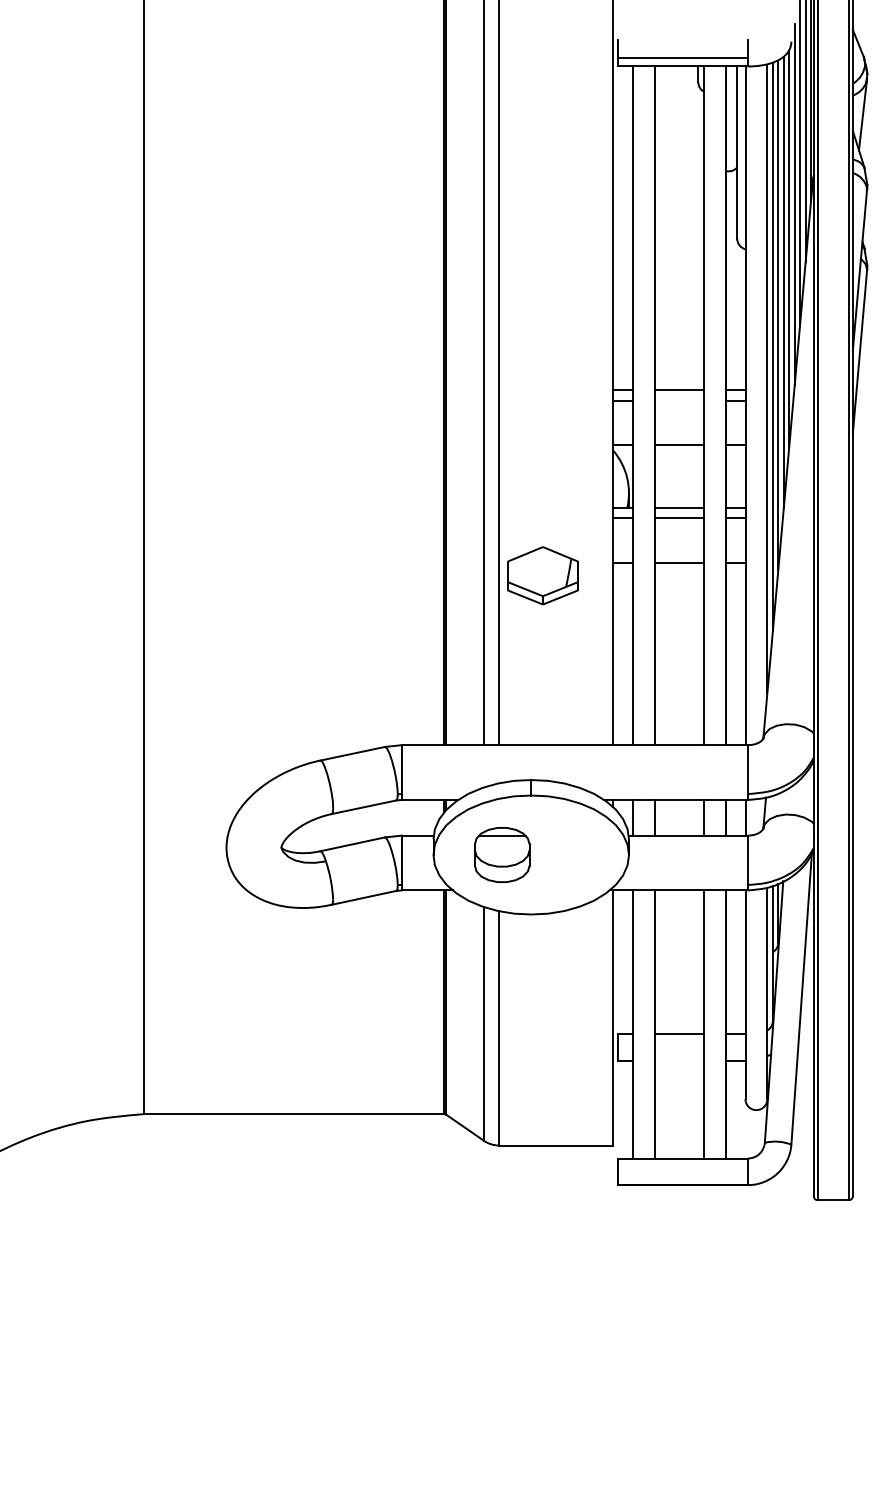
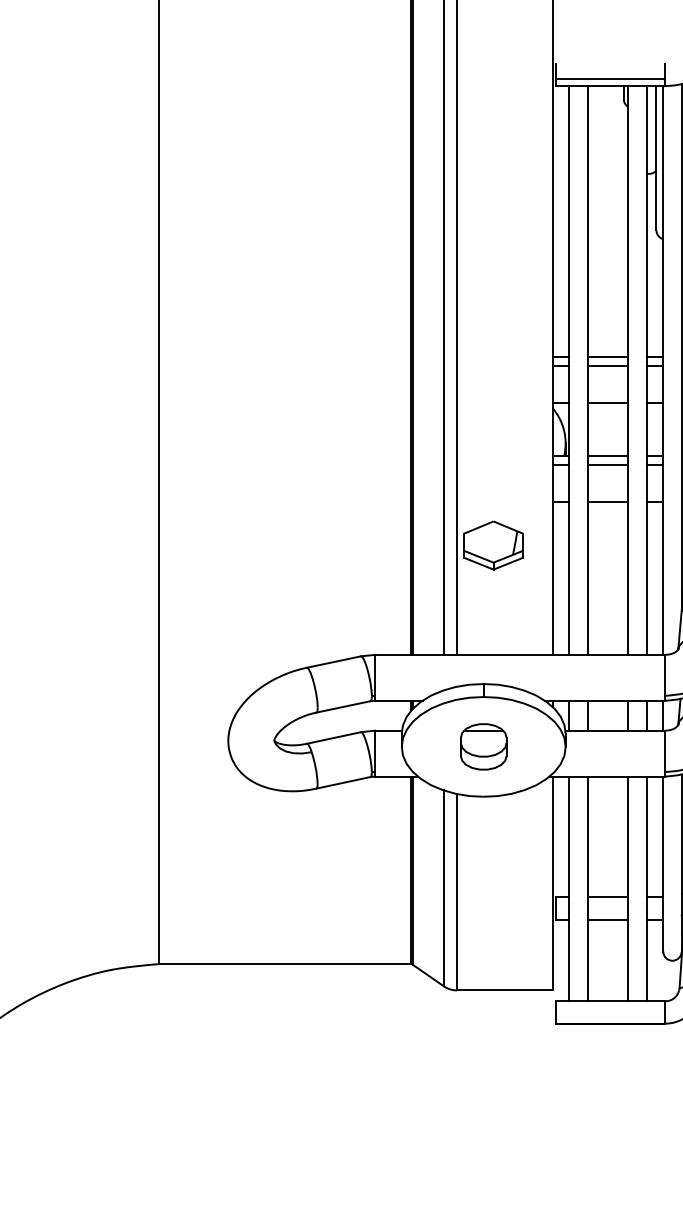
line: (679, 400) -> (608, 365), added
part: (542, 575) -> (493, 545), moved
part: (502, 854) -> (483, 746), moved
line: (679, 1060) -> (608, 919), added

